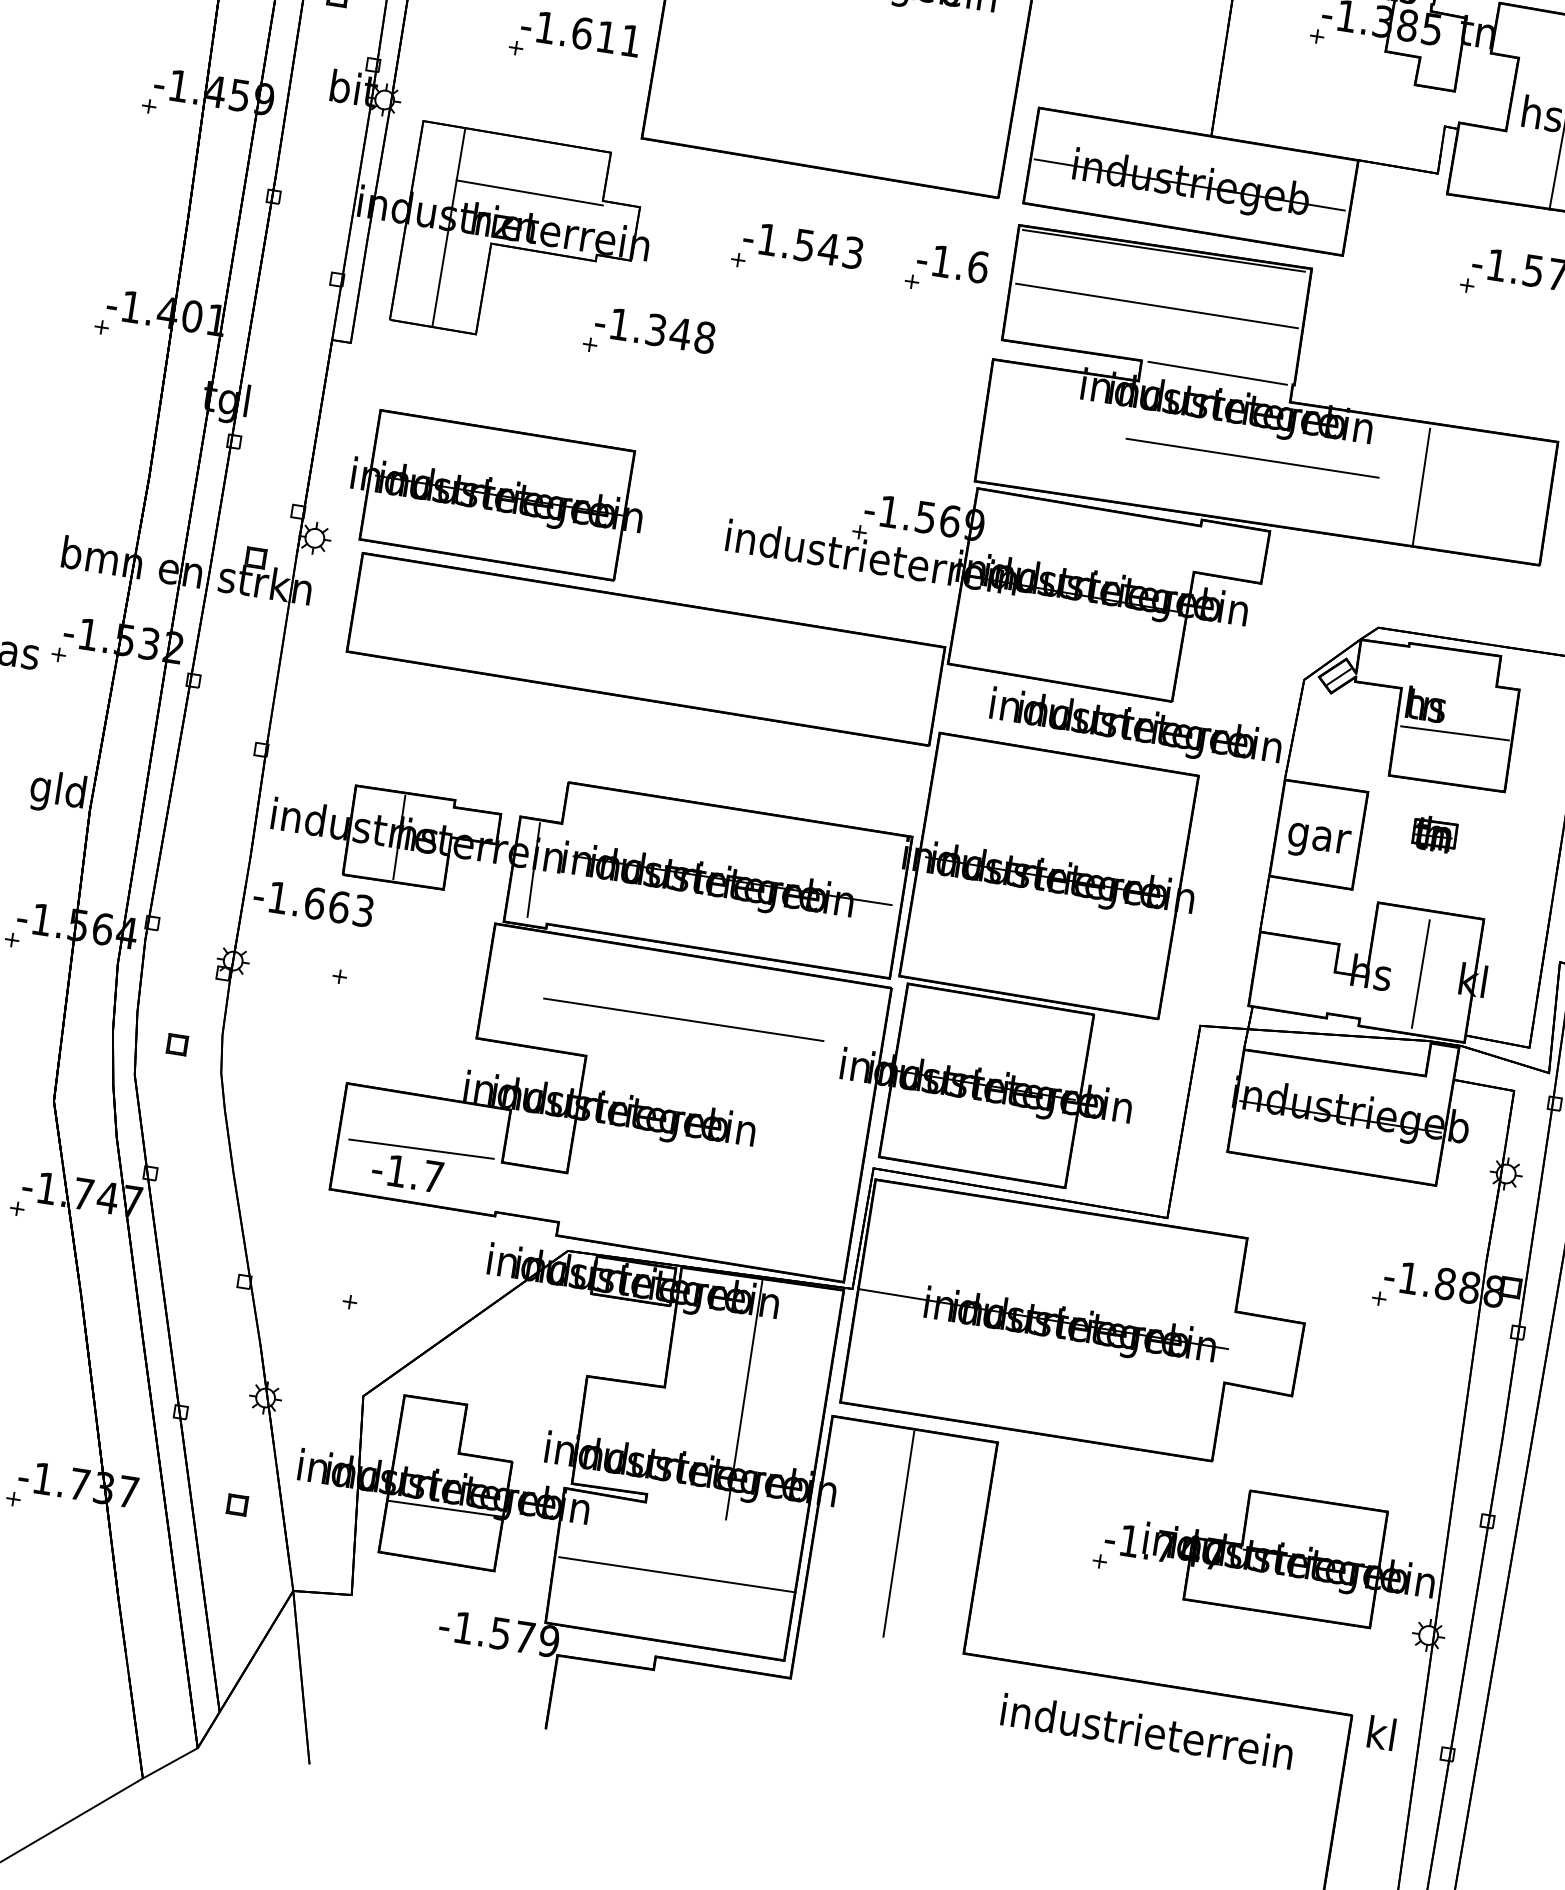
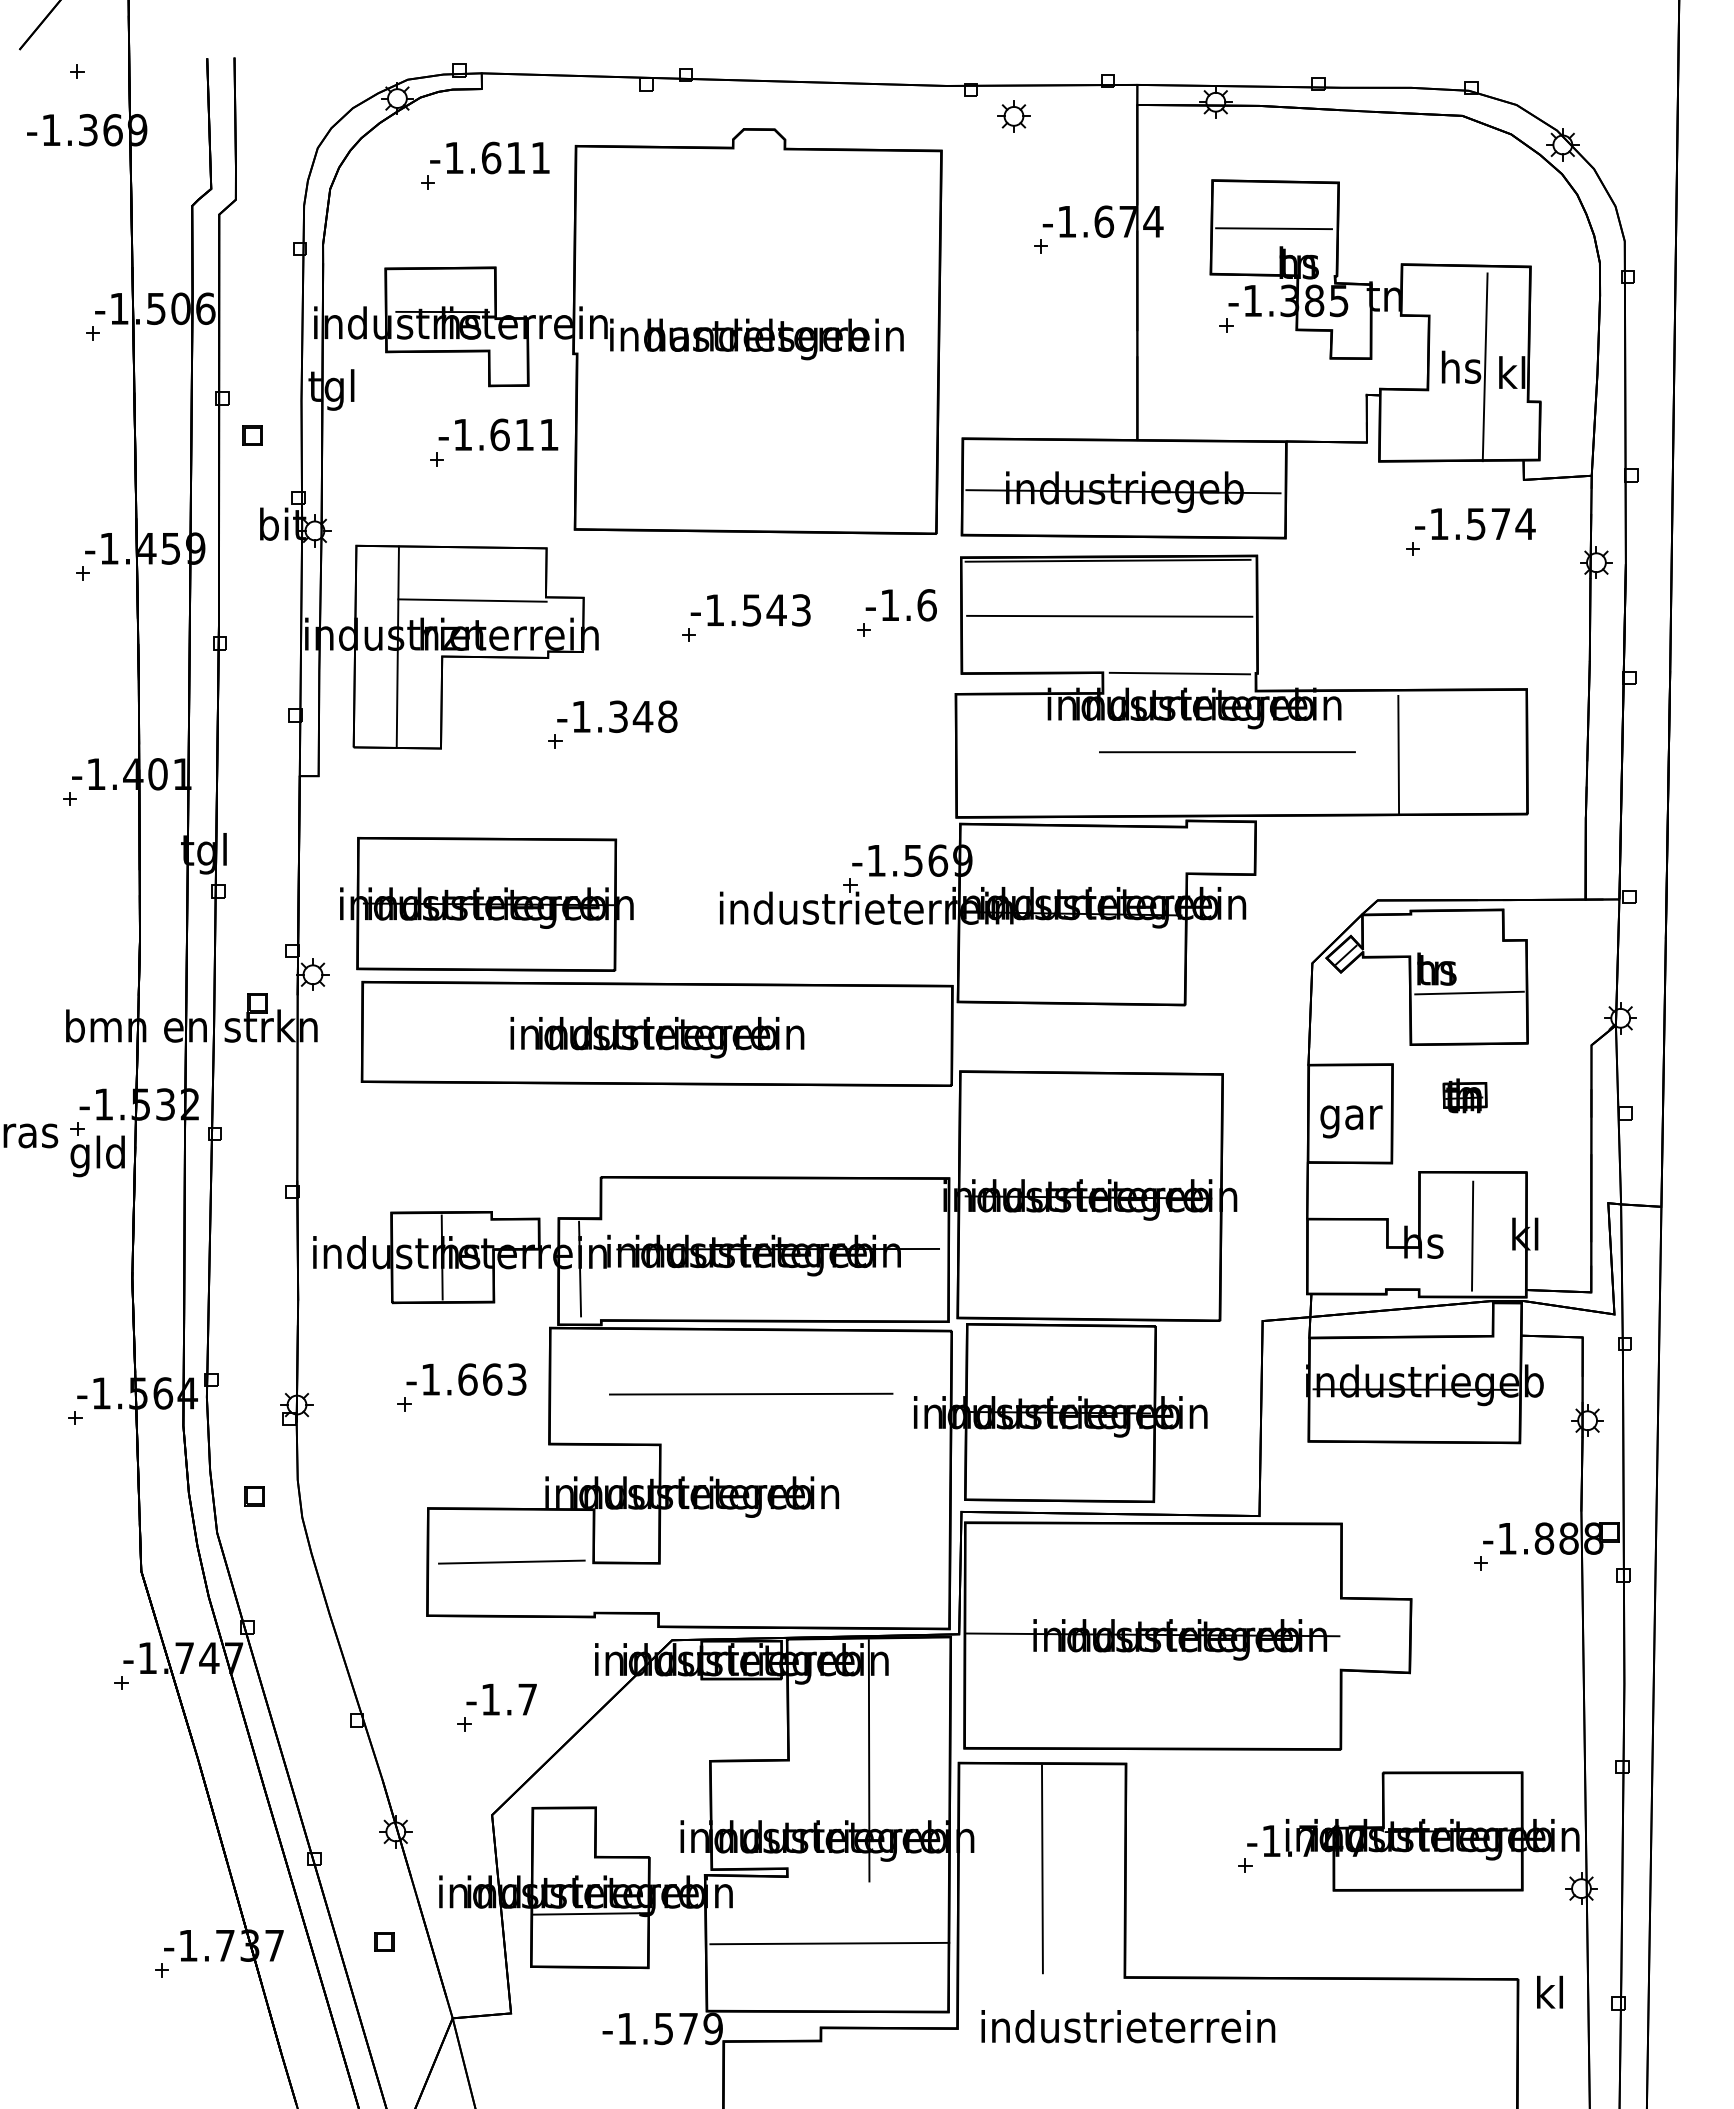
text: (1135, 728) -> (657, 1037), moved
text: (57, 792) -> (97, 1156), moved
text: (313, 903) -> (466, 1379), moved
text: (407, 1172) -> (501, 1699), moved
text: (1147, 1731) -> (1128, 2026), moved

